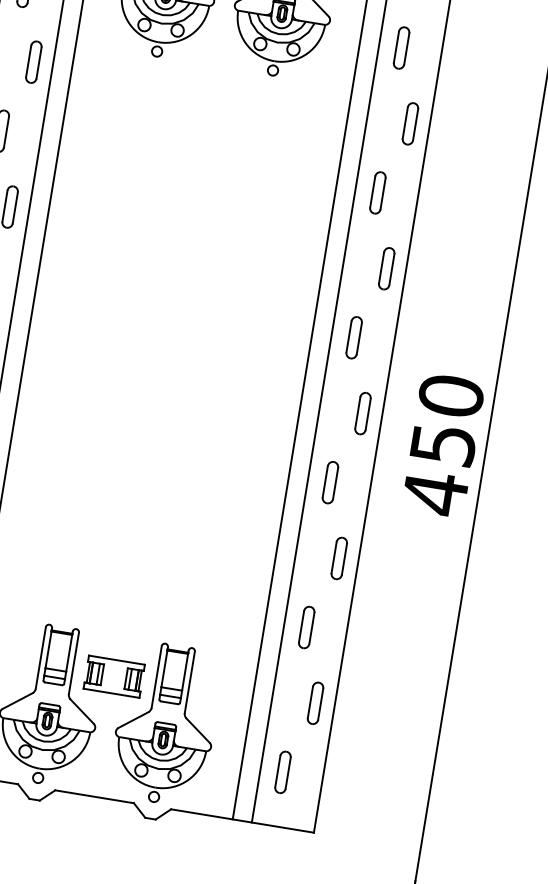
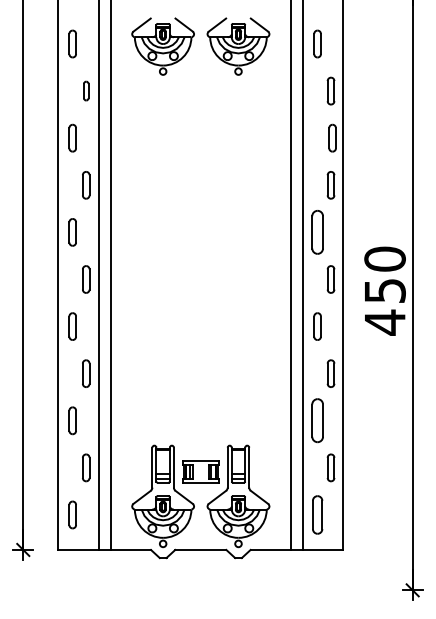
part: (34, 61) -> (86, 90), size x0.7
part: (377, 191) -> (332, 137), moved
part: (354, 337) -> (317, 232), size x1.6
part: (306, 627) -> (317, 420), size x1.6
part: (282, 771) -> (317, 514), size x1.4

